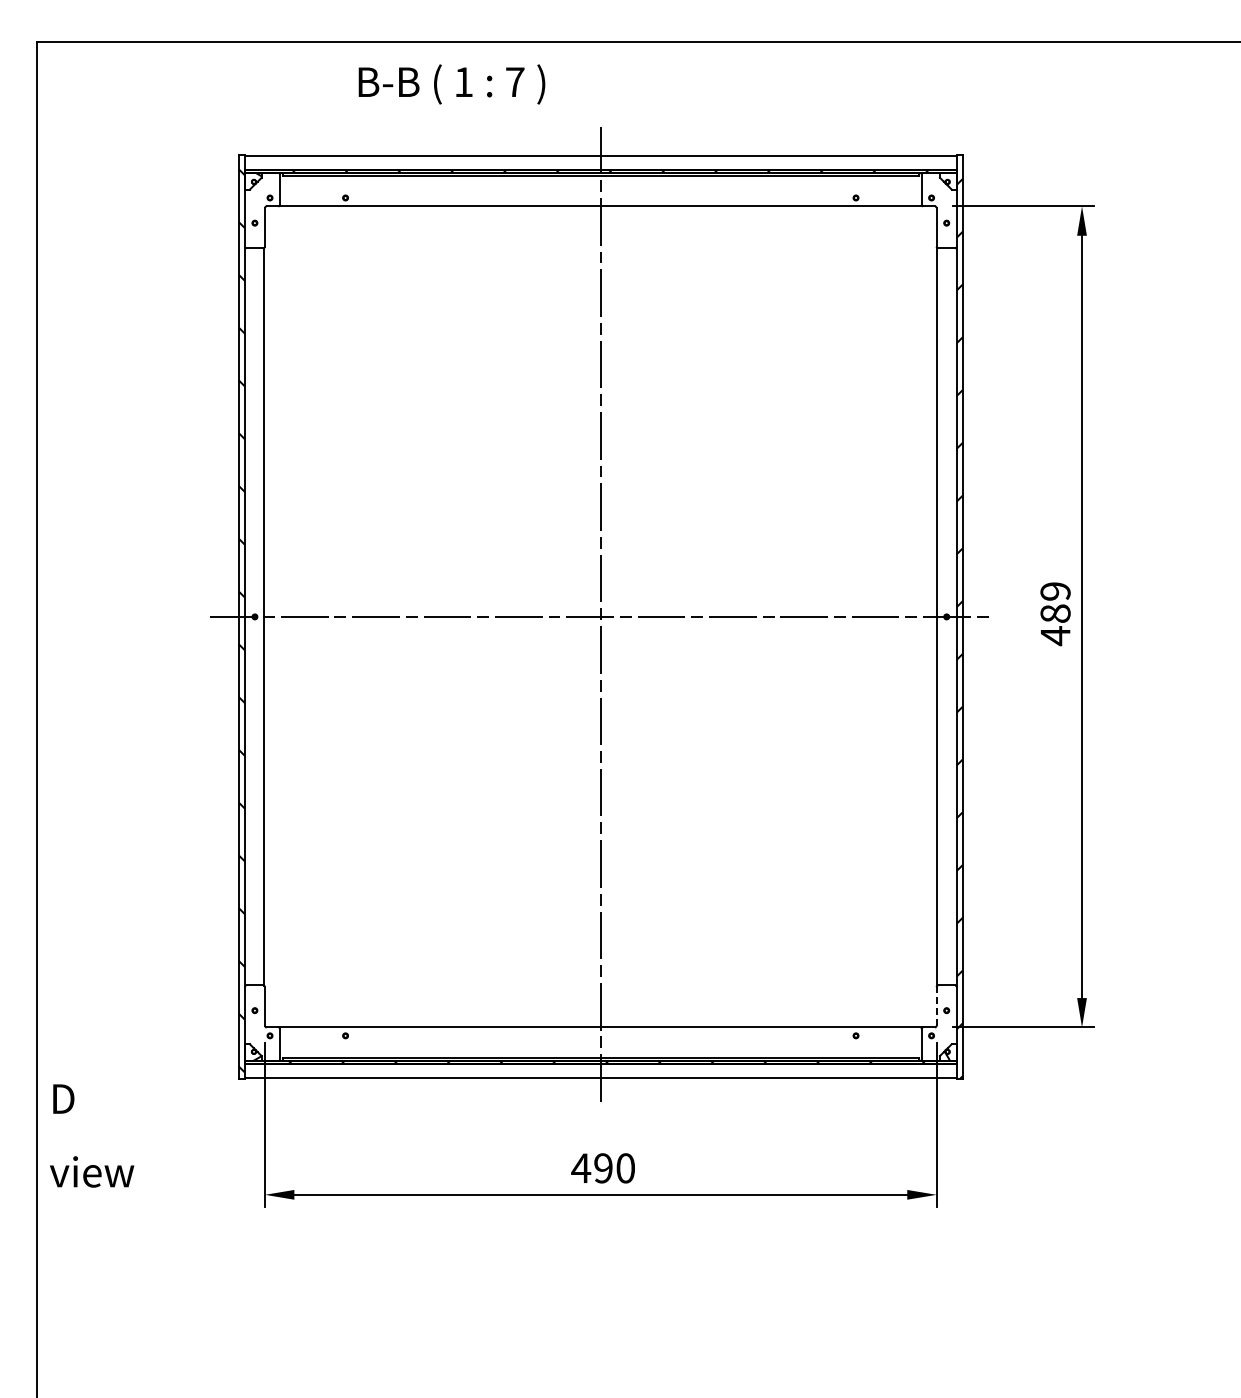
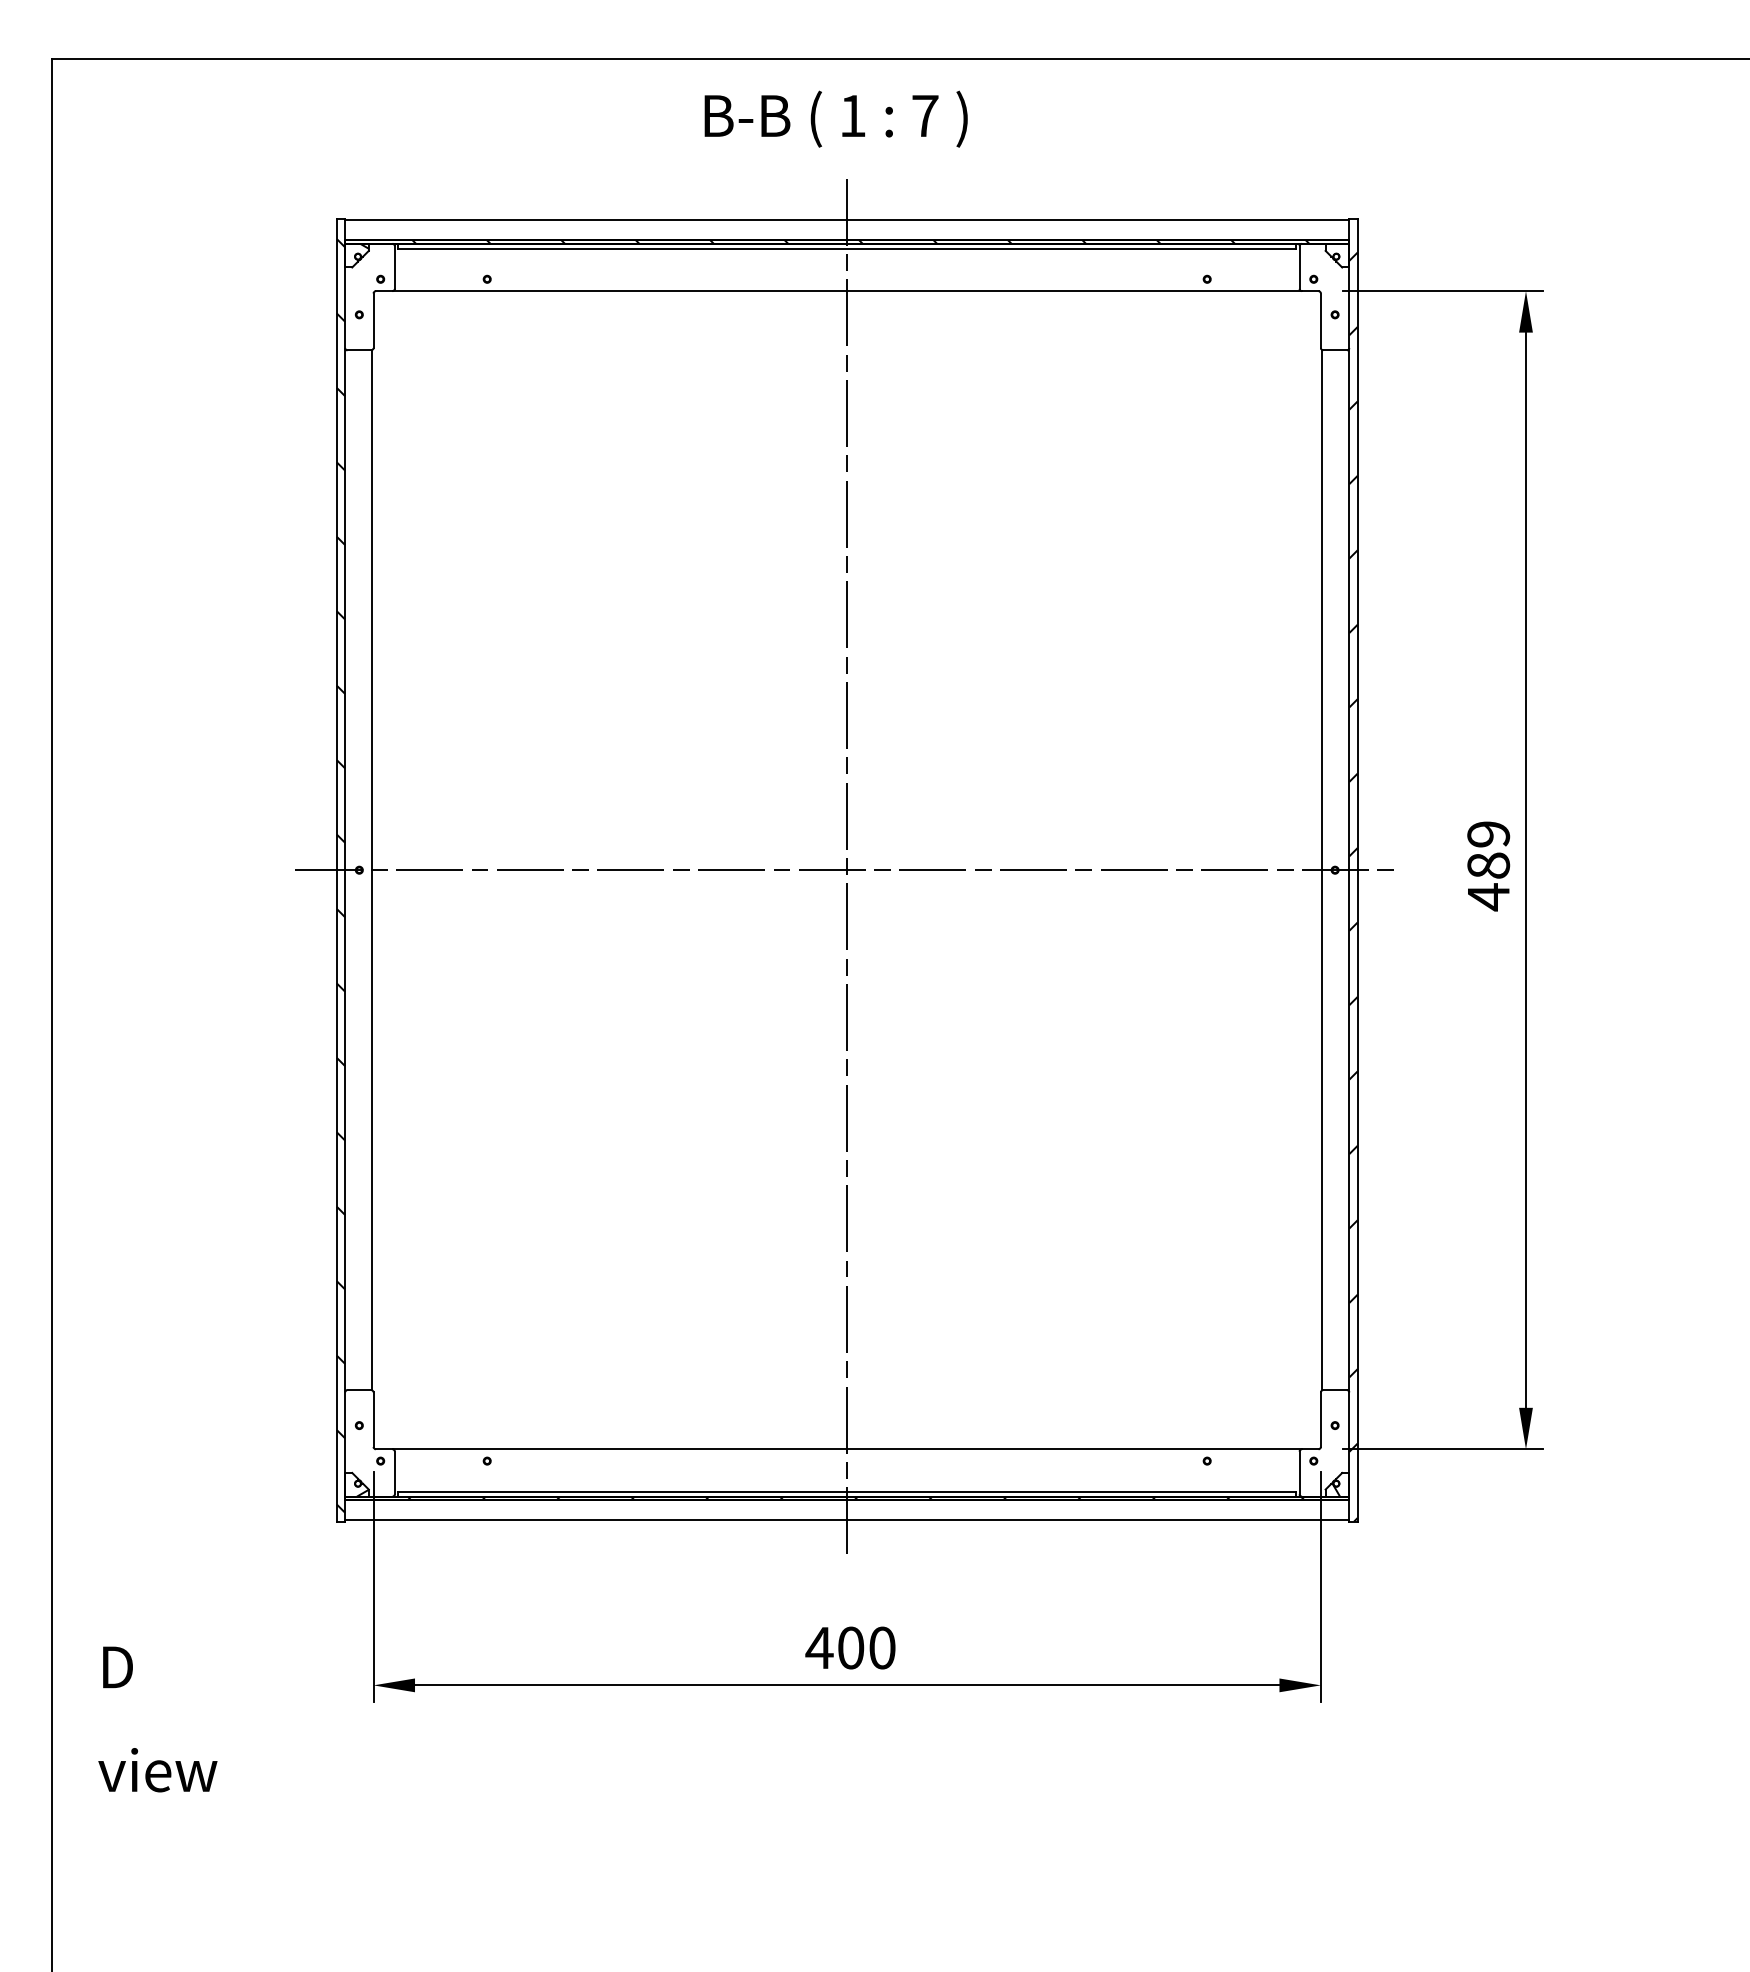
text: (451, 84) -> (835, 119), moved
line: (936, 1005) -> (1320, 1418), dashed -> solid
text: (92, 1135) -> (158, 1718), moved
text: (603, 1168) -> (851, 1648), 490 -> 400

